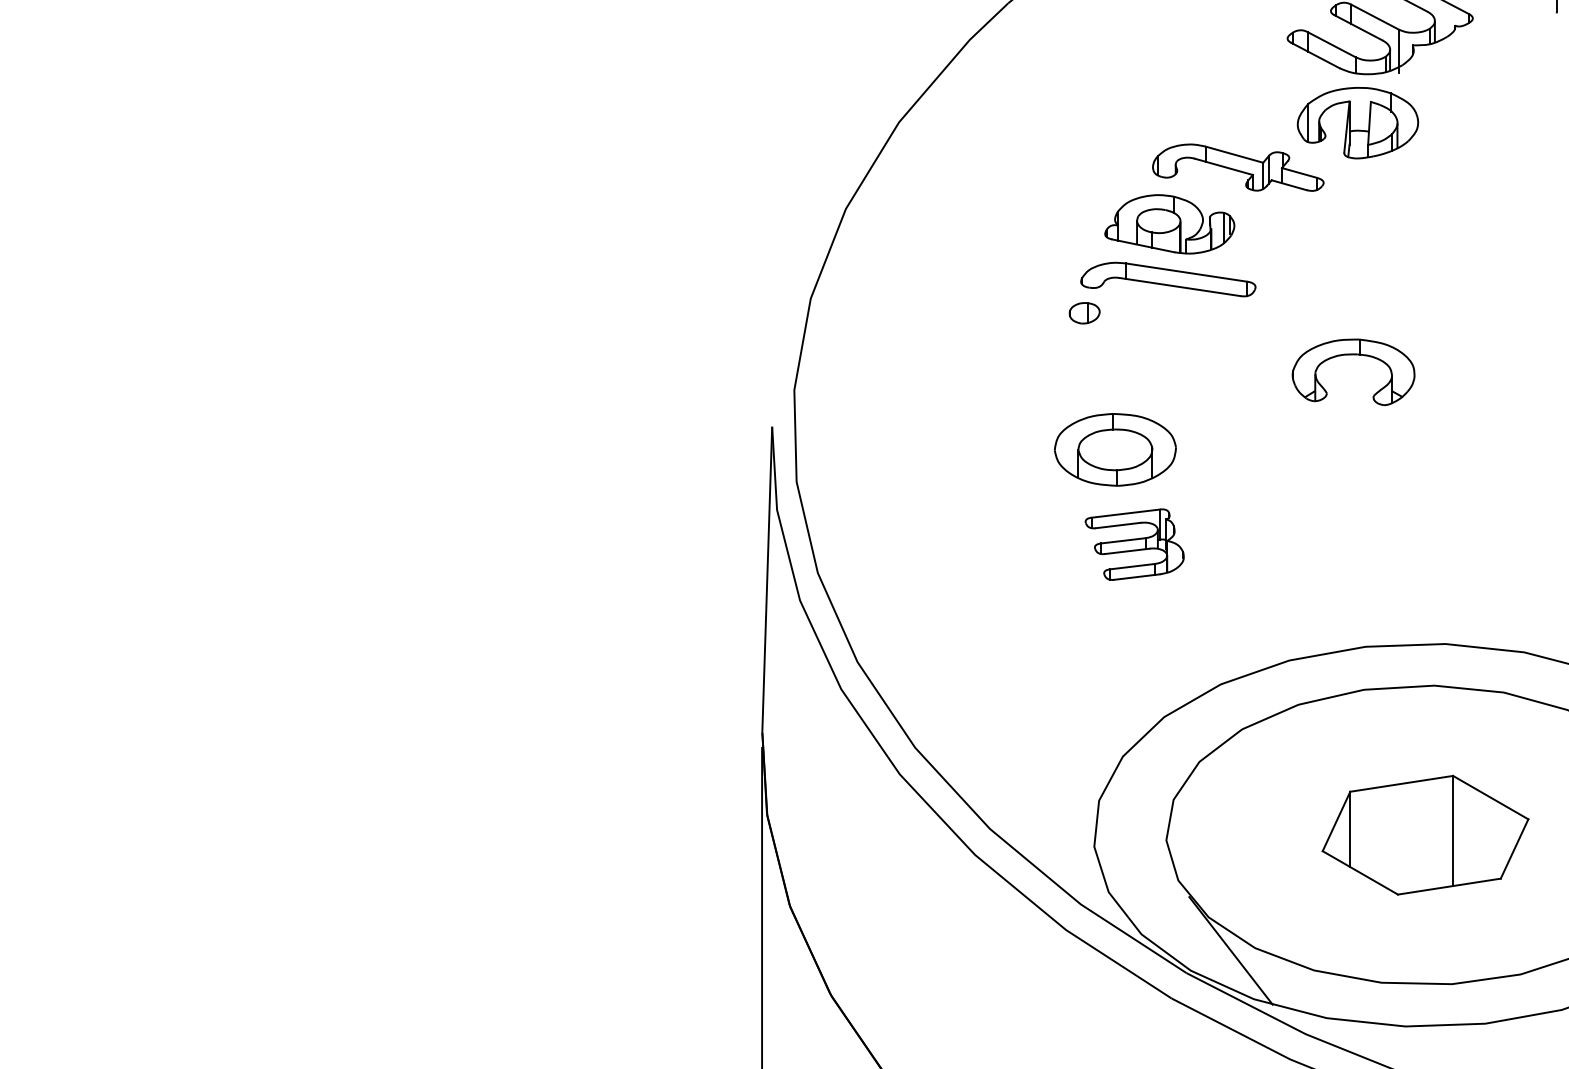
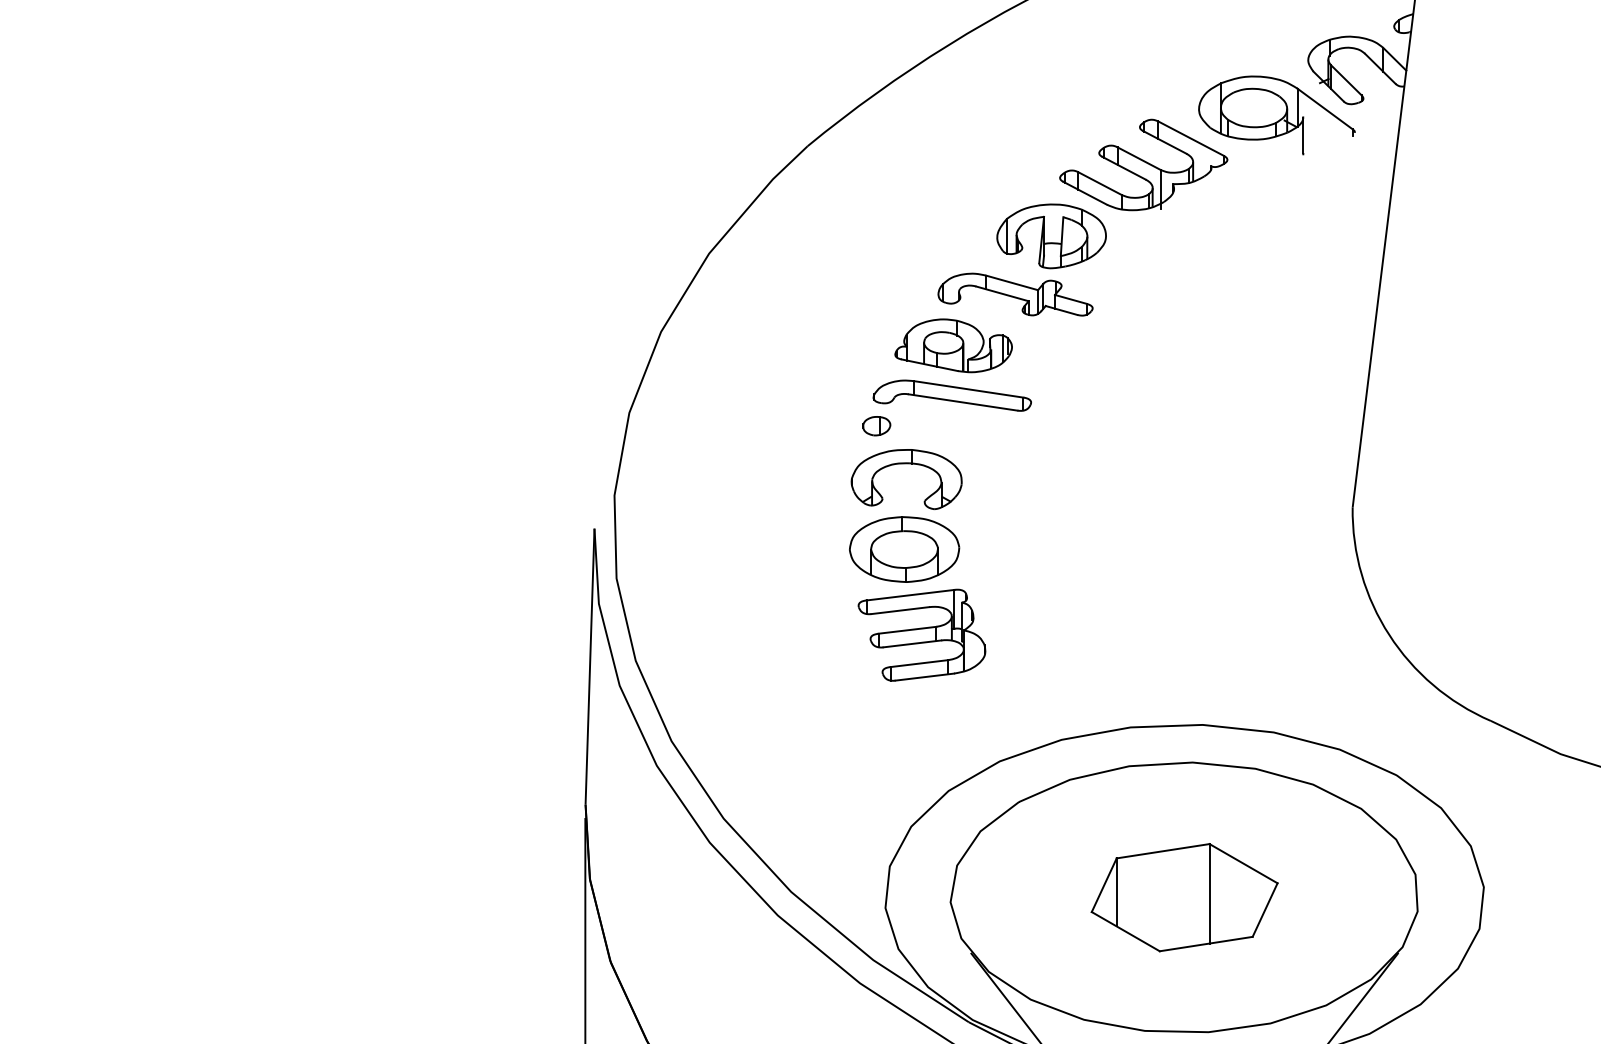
part: (1357, 123) -> (1051, 236), moved
part: (1353, 355) -> (906, 464), moved
part: (1134, 543) -> (921, 634), size x1.43

